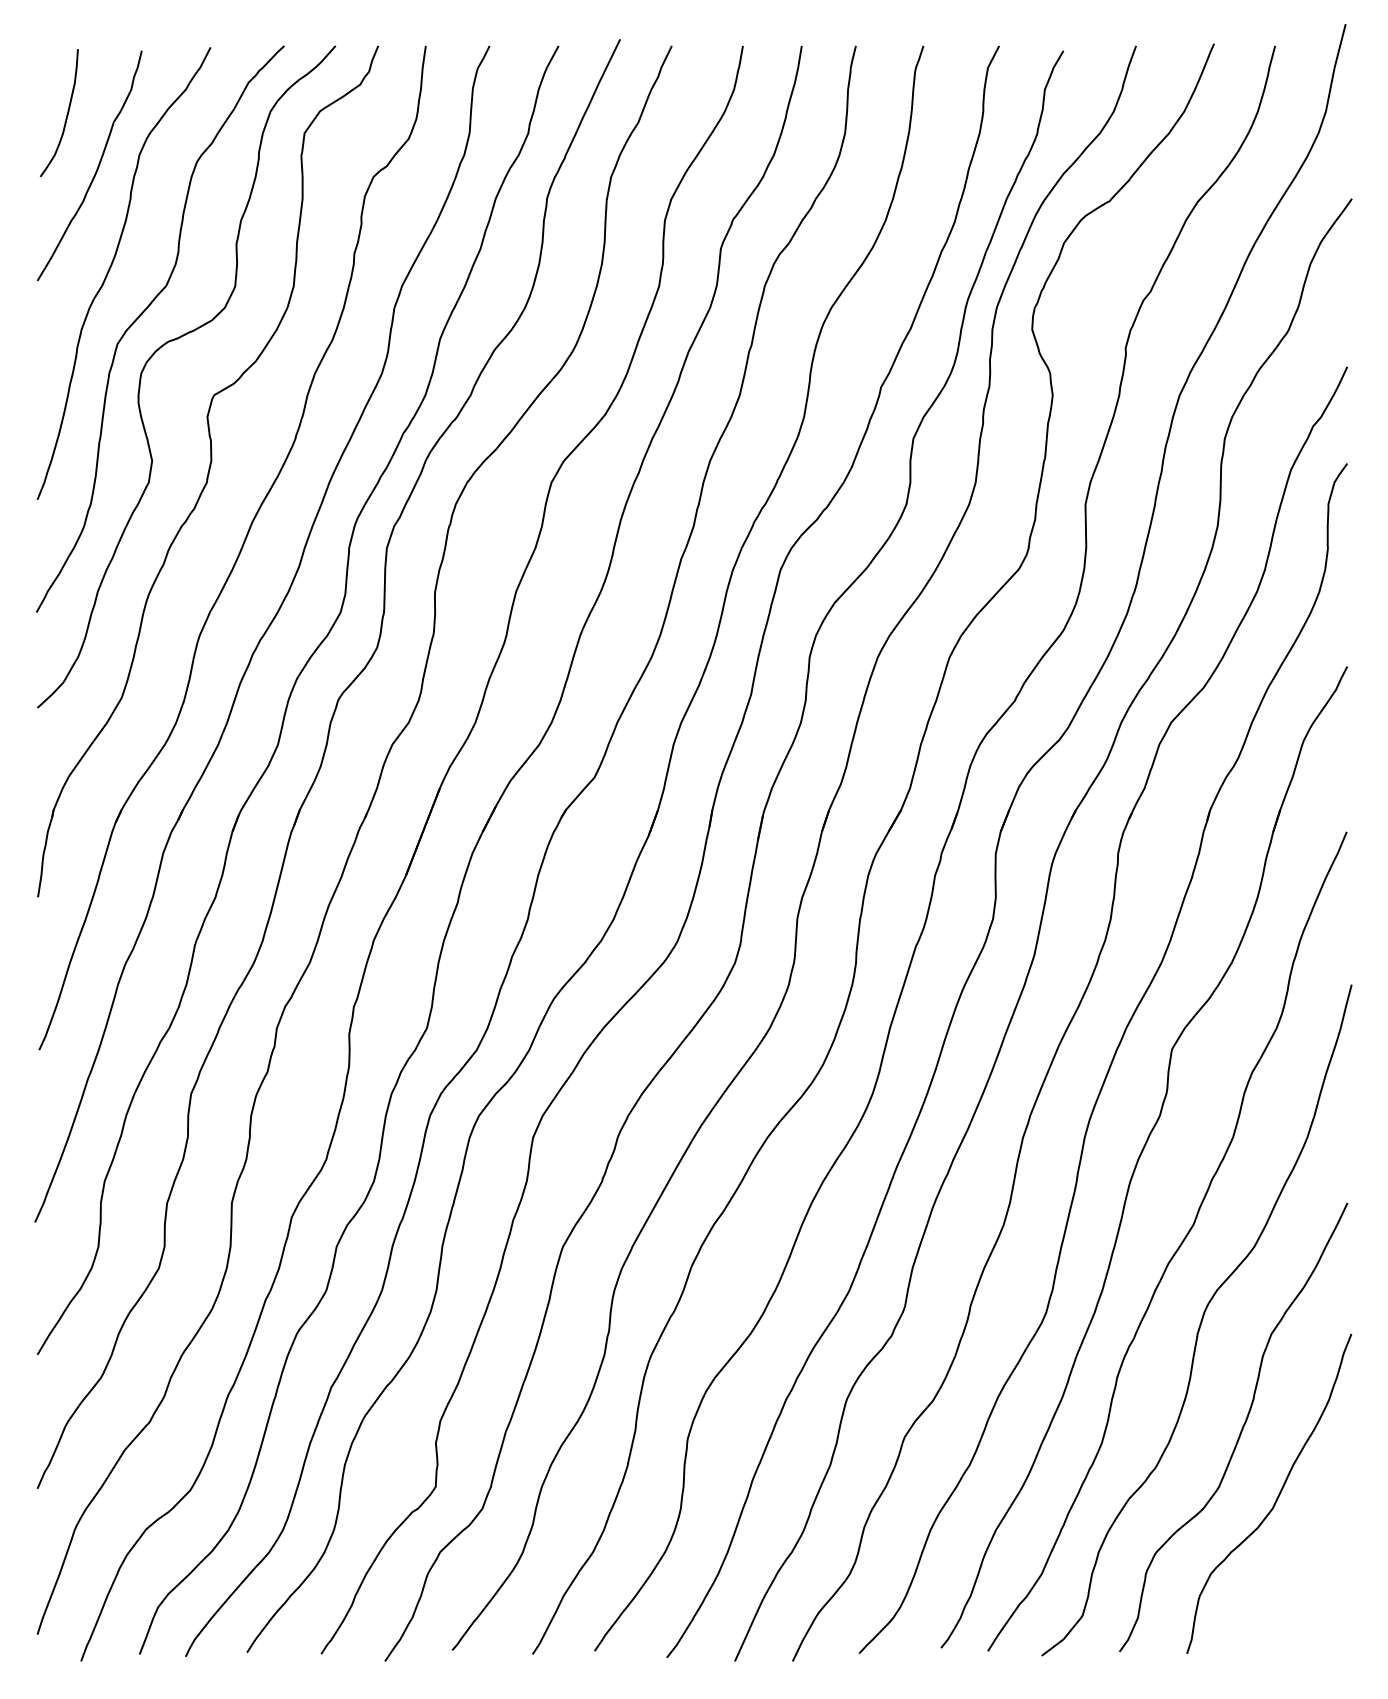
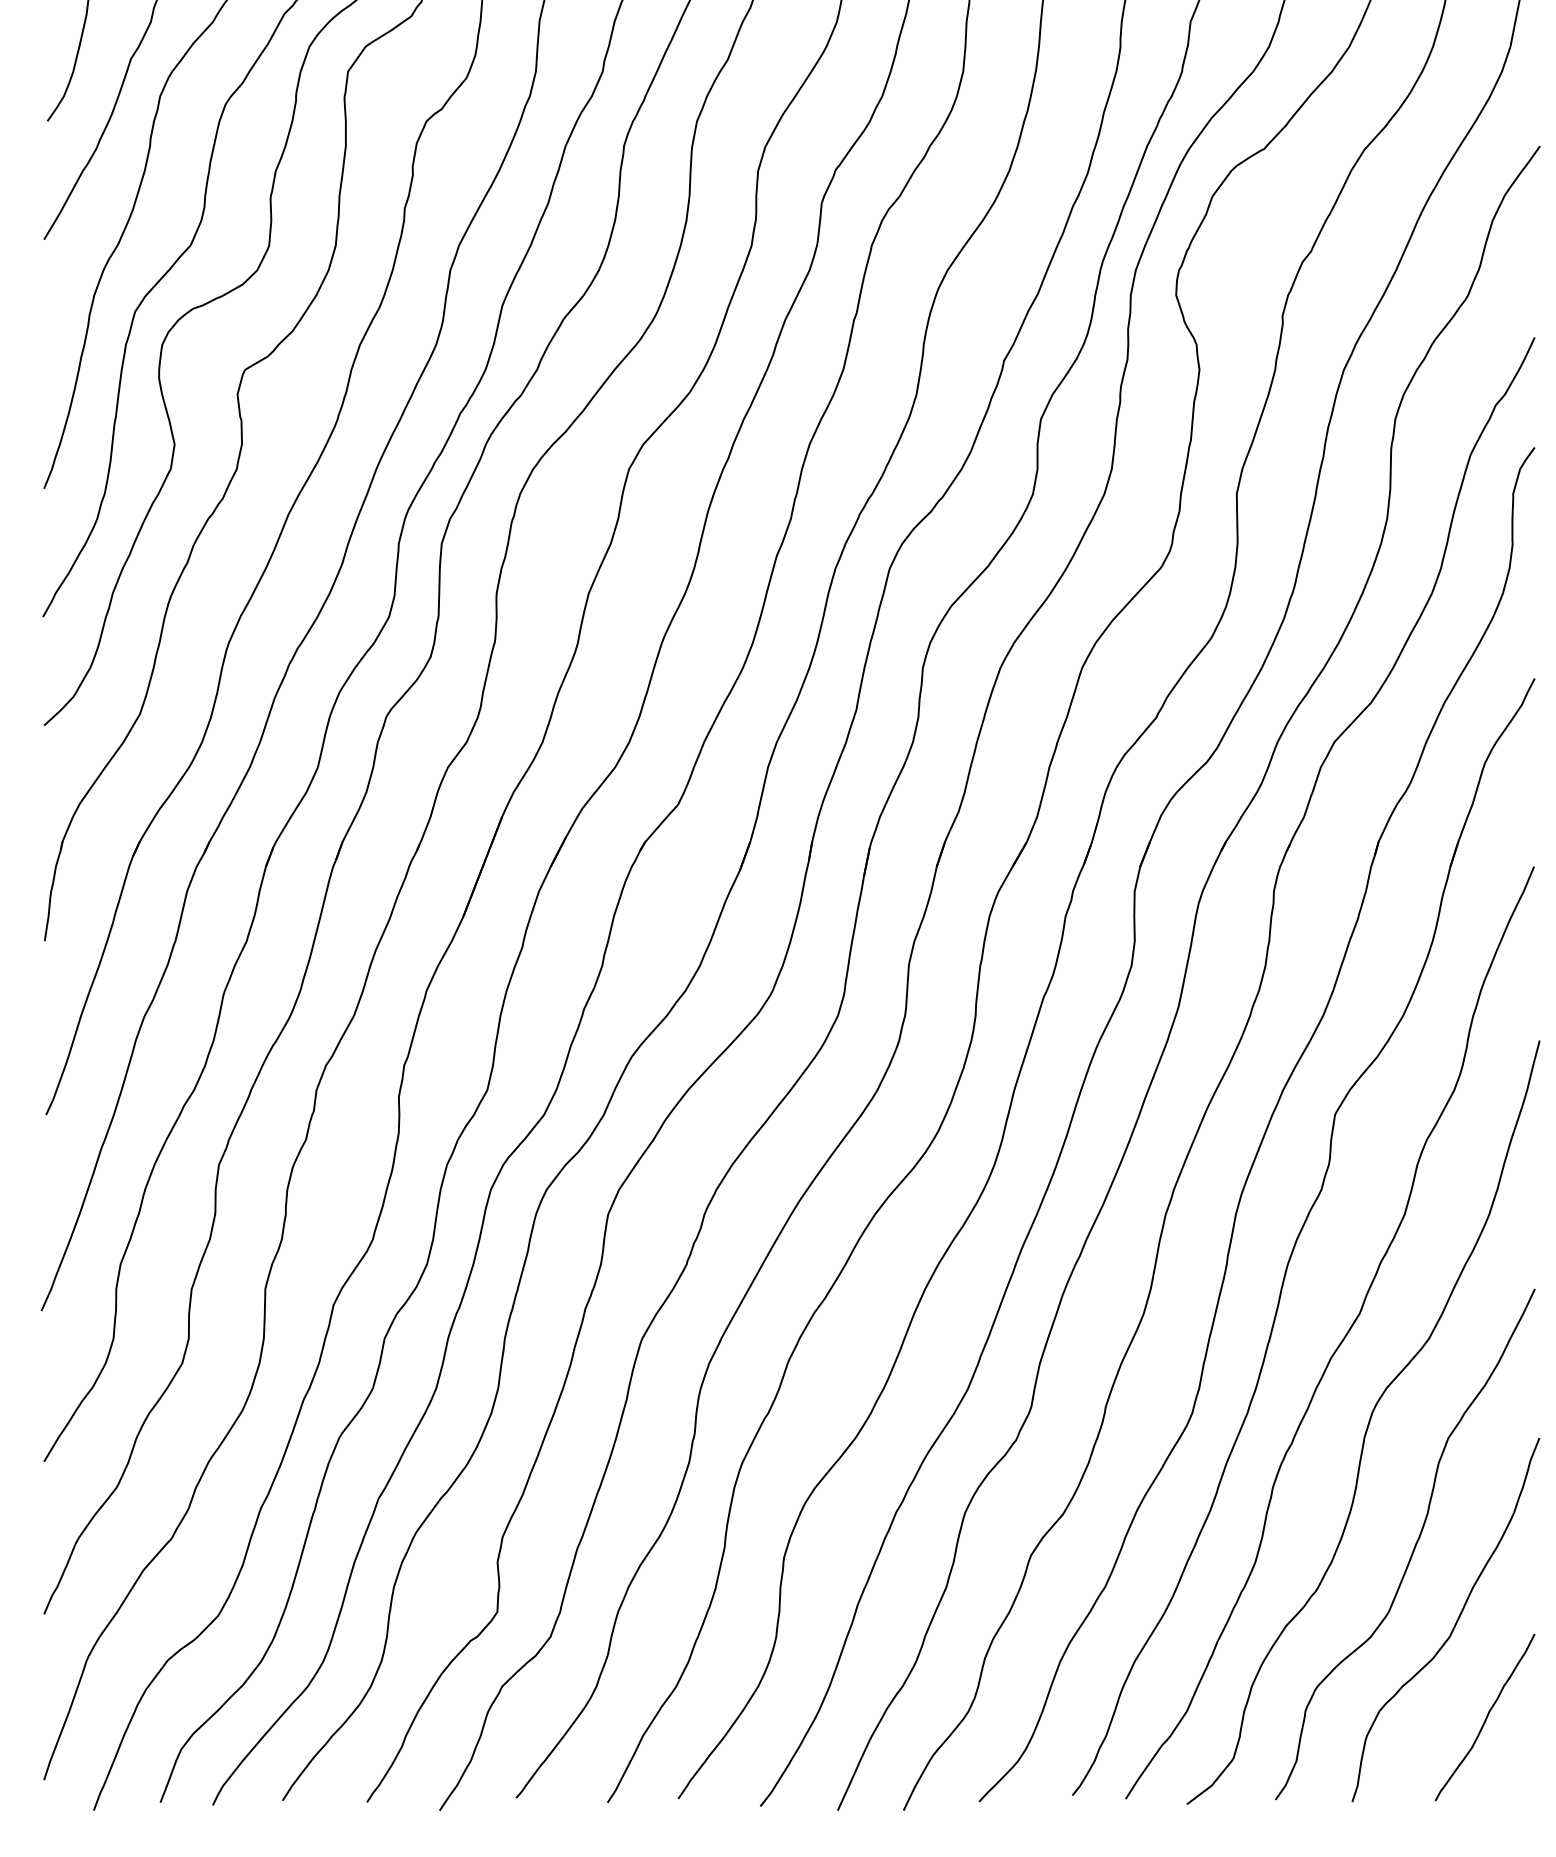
curve: (1304, 1579) -> (1485, 1717), added

